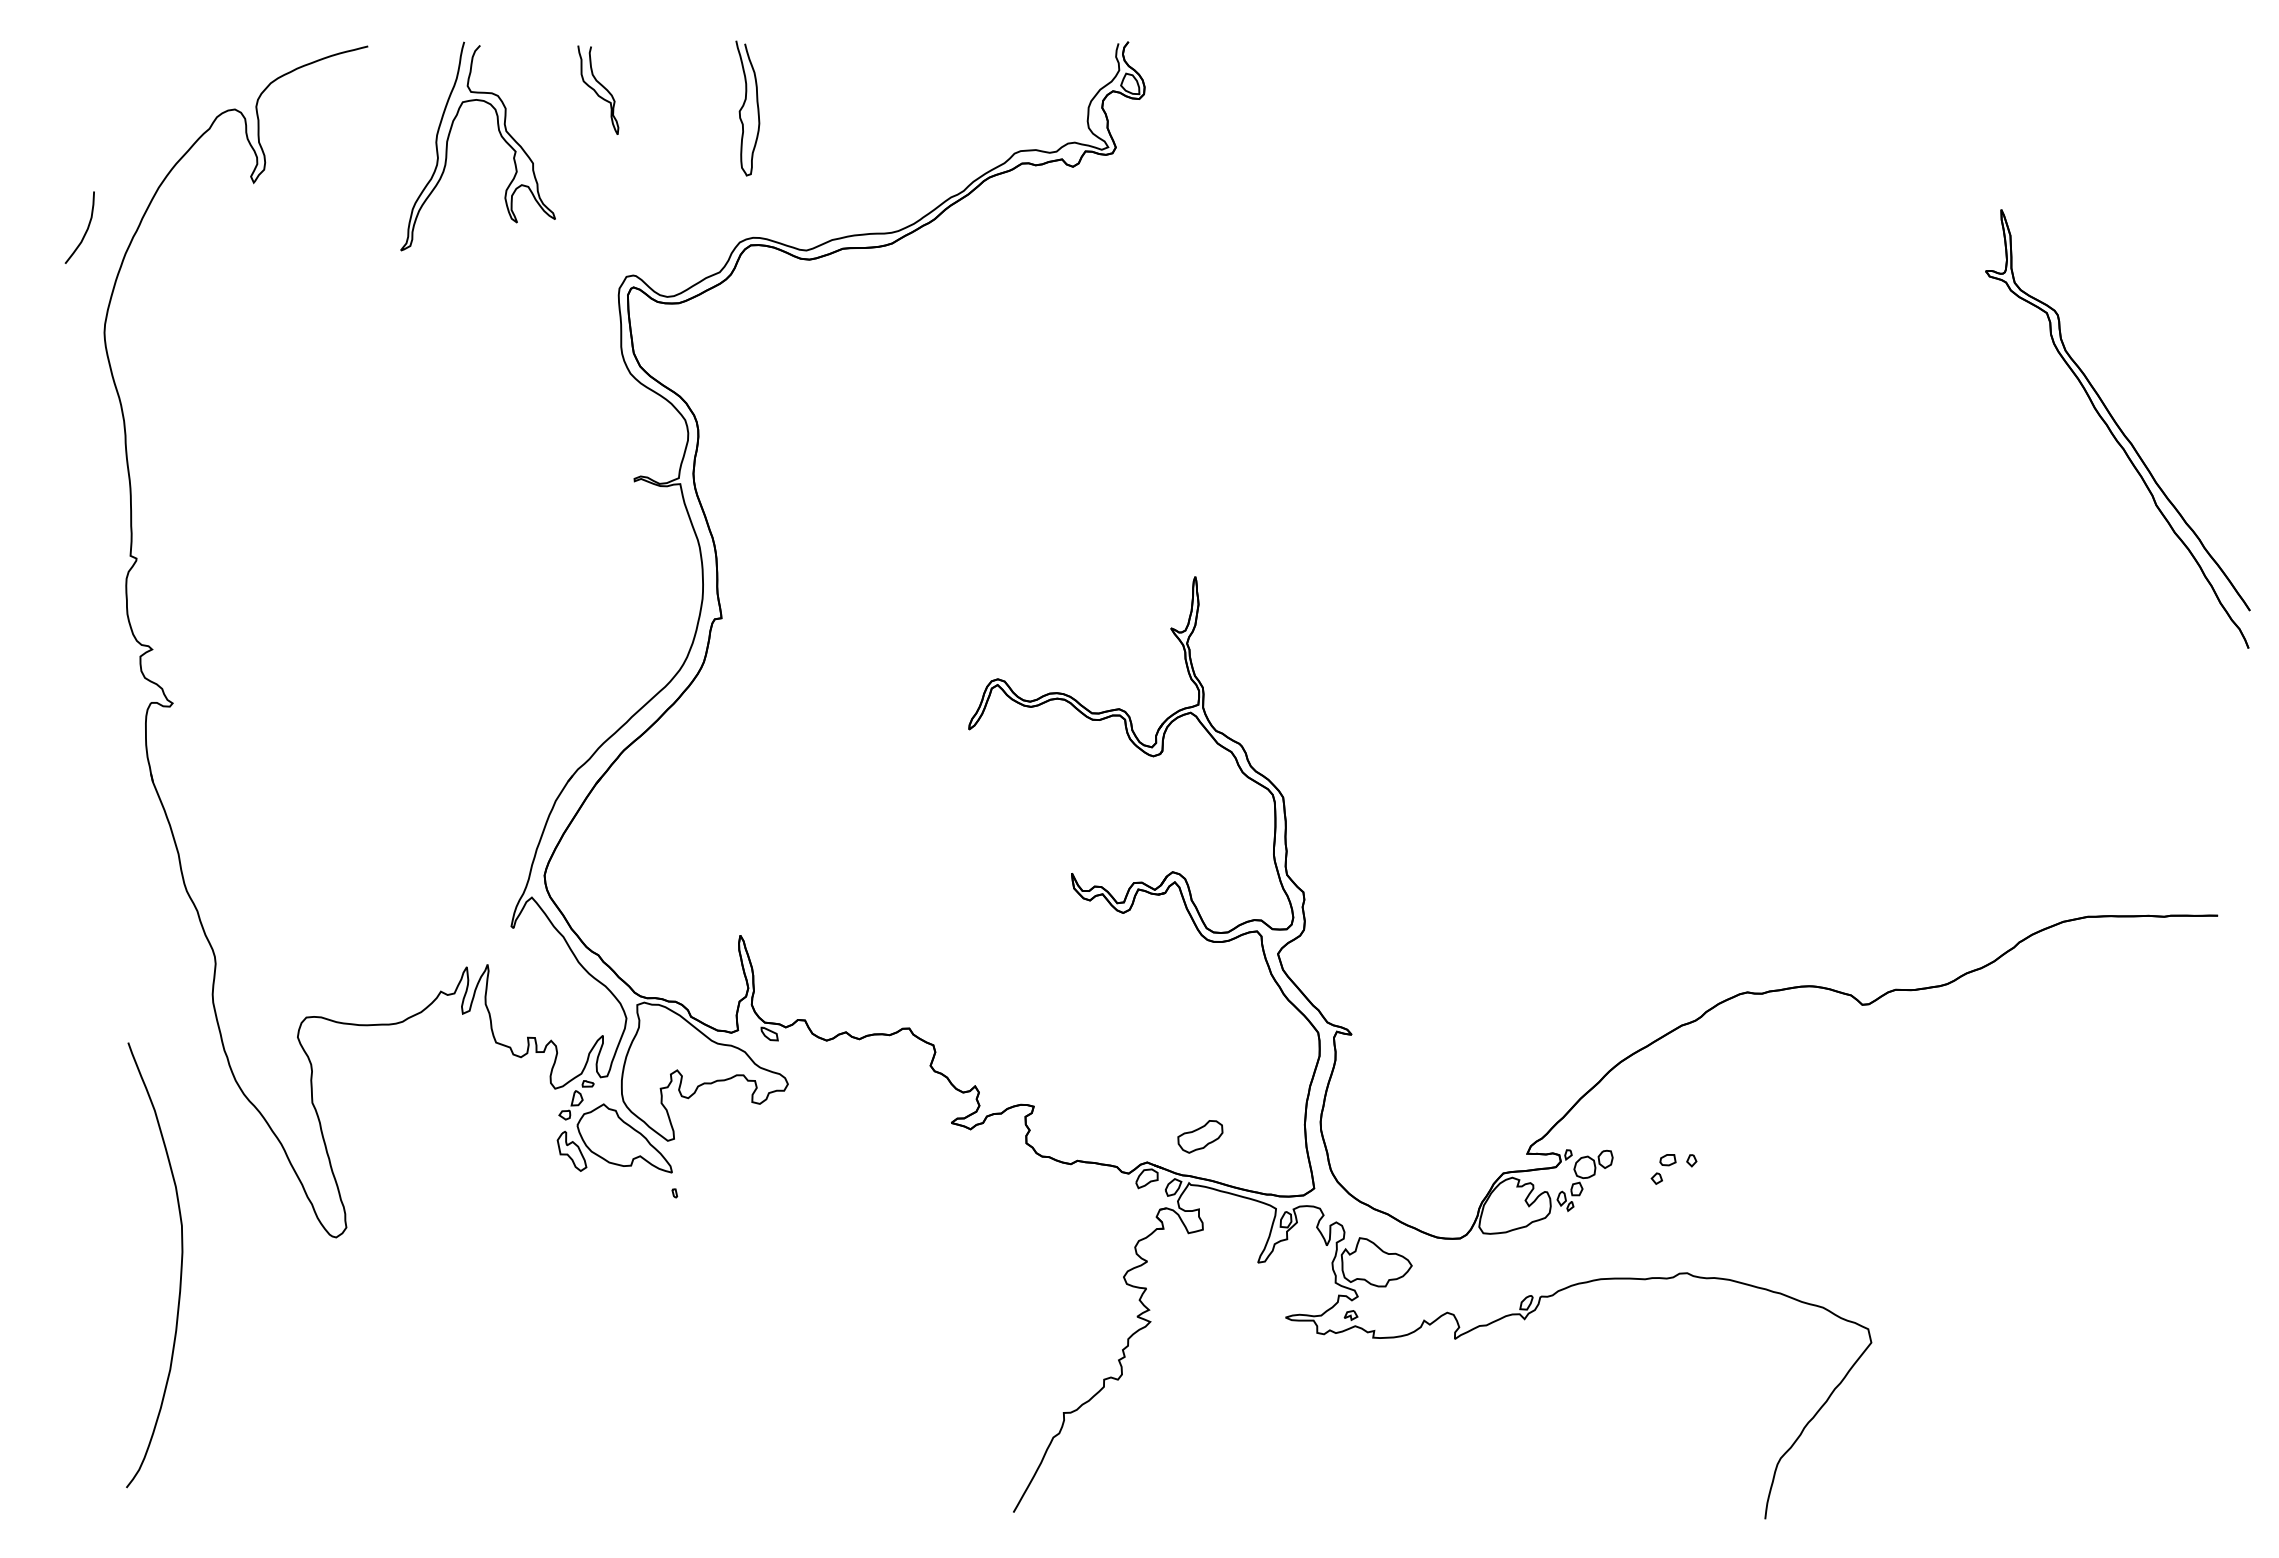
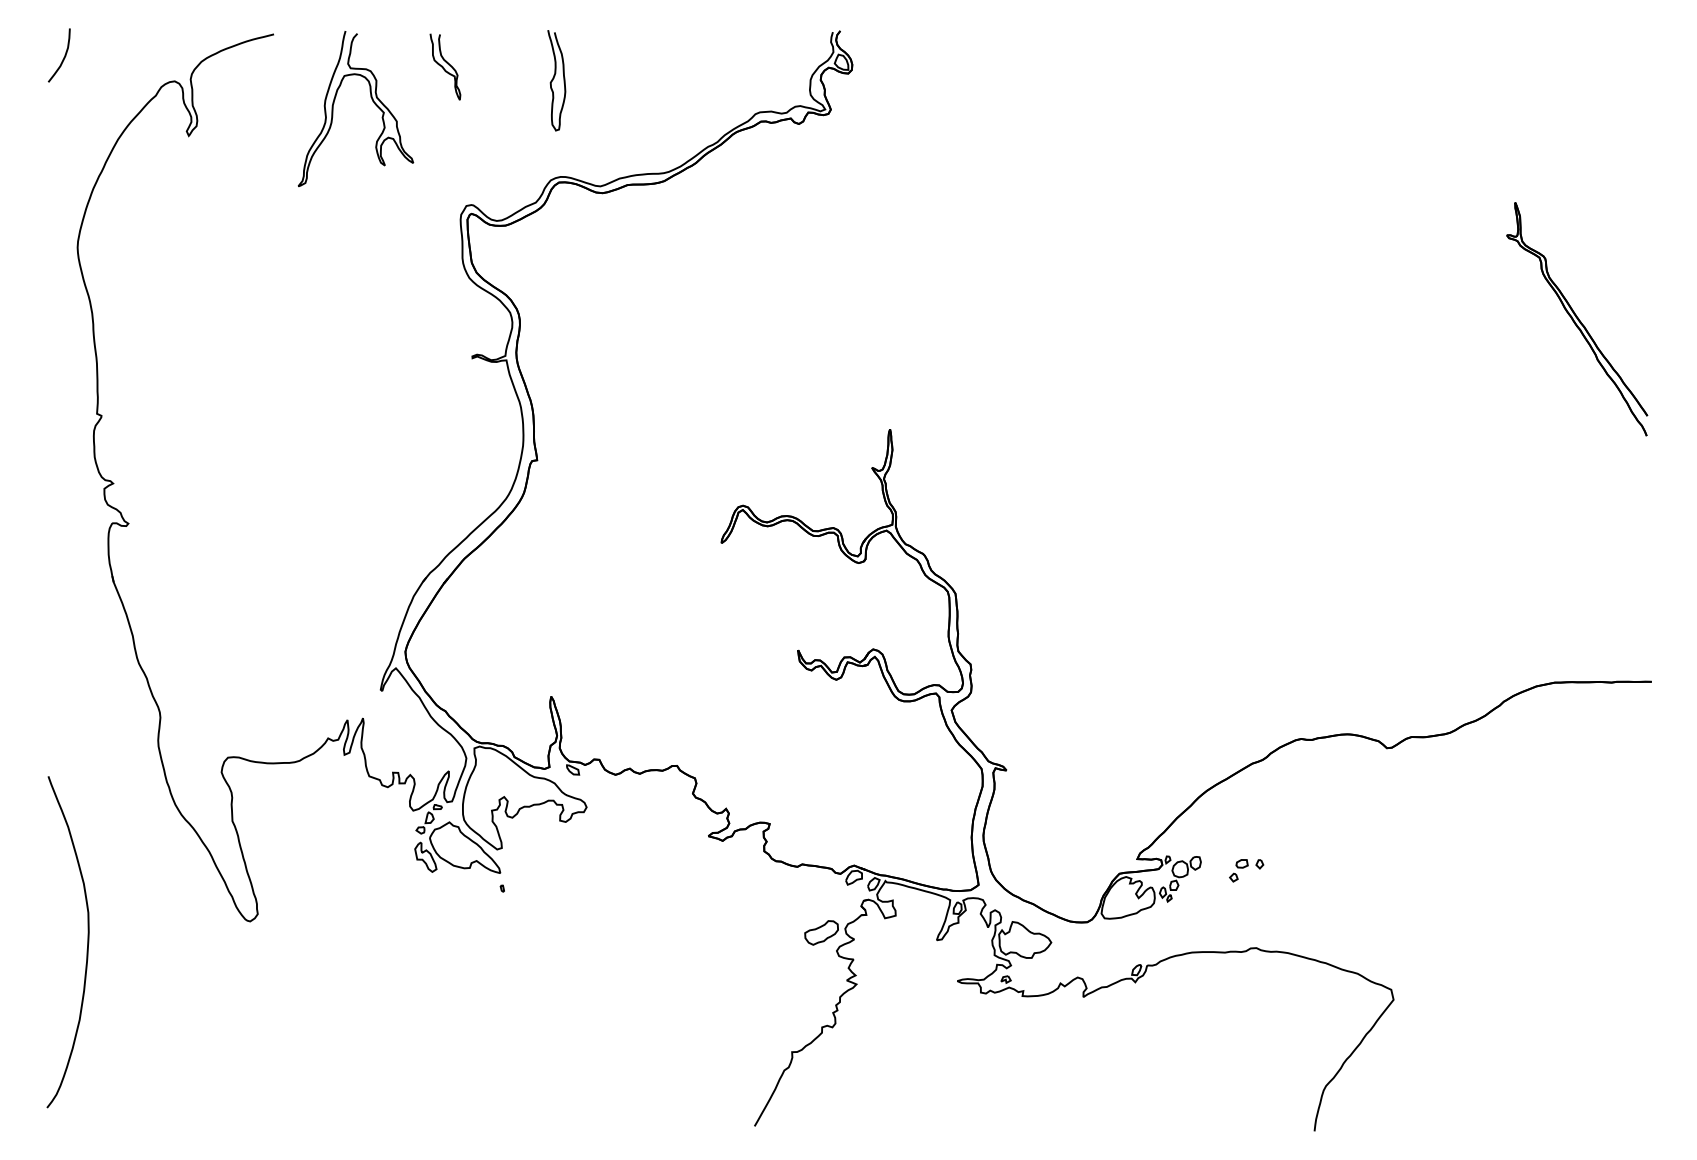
curve: (85, 231) -> (63, 58), moved
part: (2117, 428) -> (1576, 318), size x0.71
part: (1200, 1136) -> (821, 932), moved
curve: (180, 1265) -> (87, 942), moved

